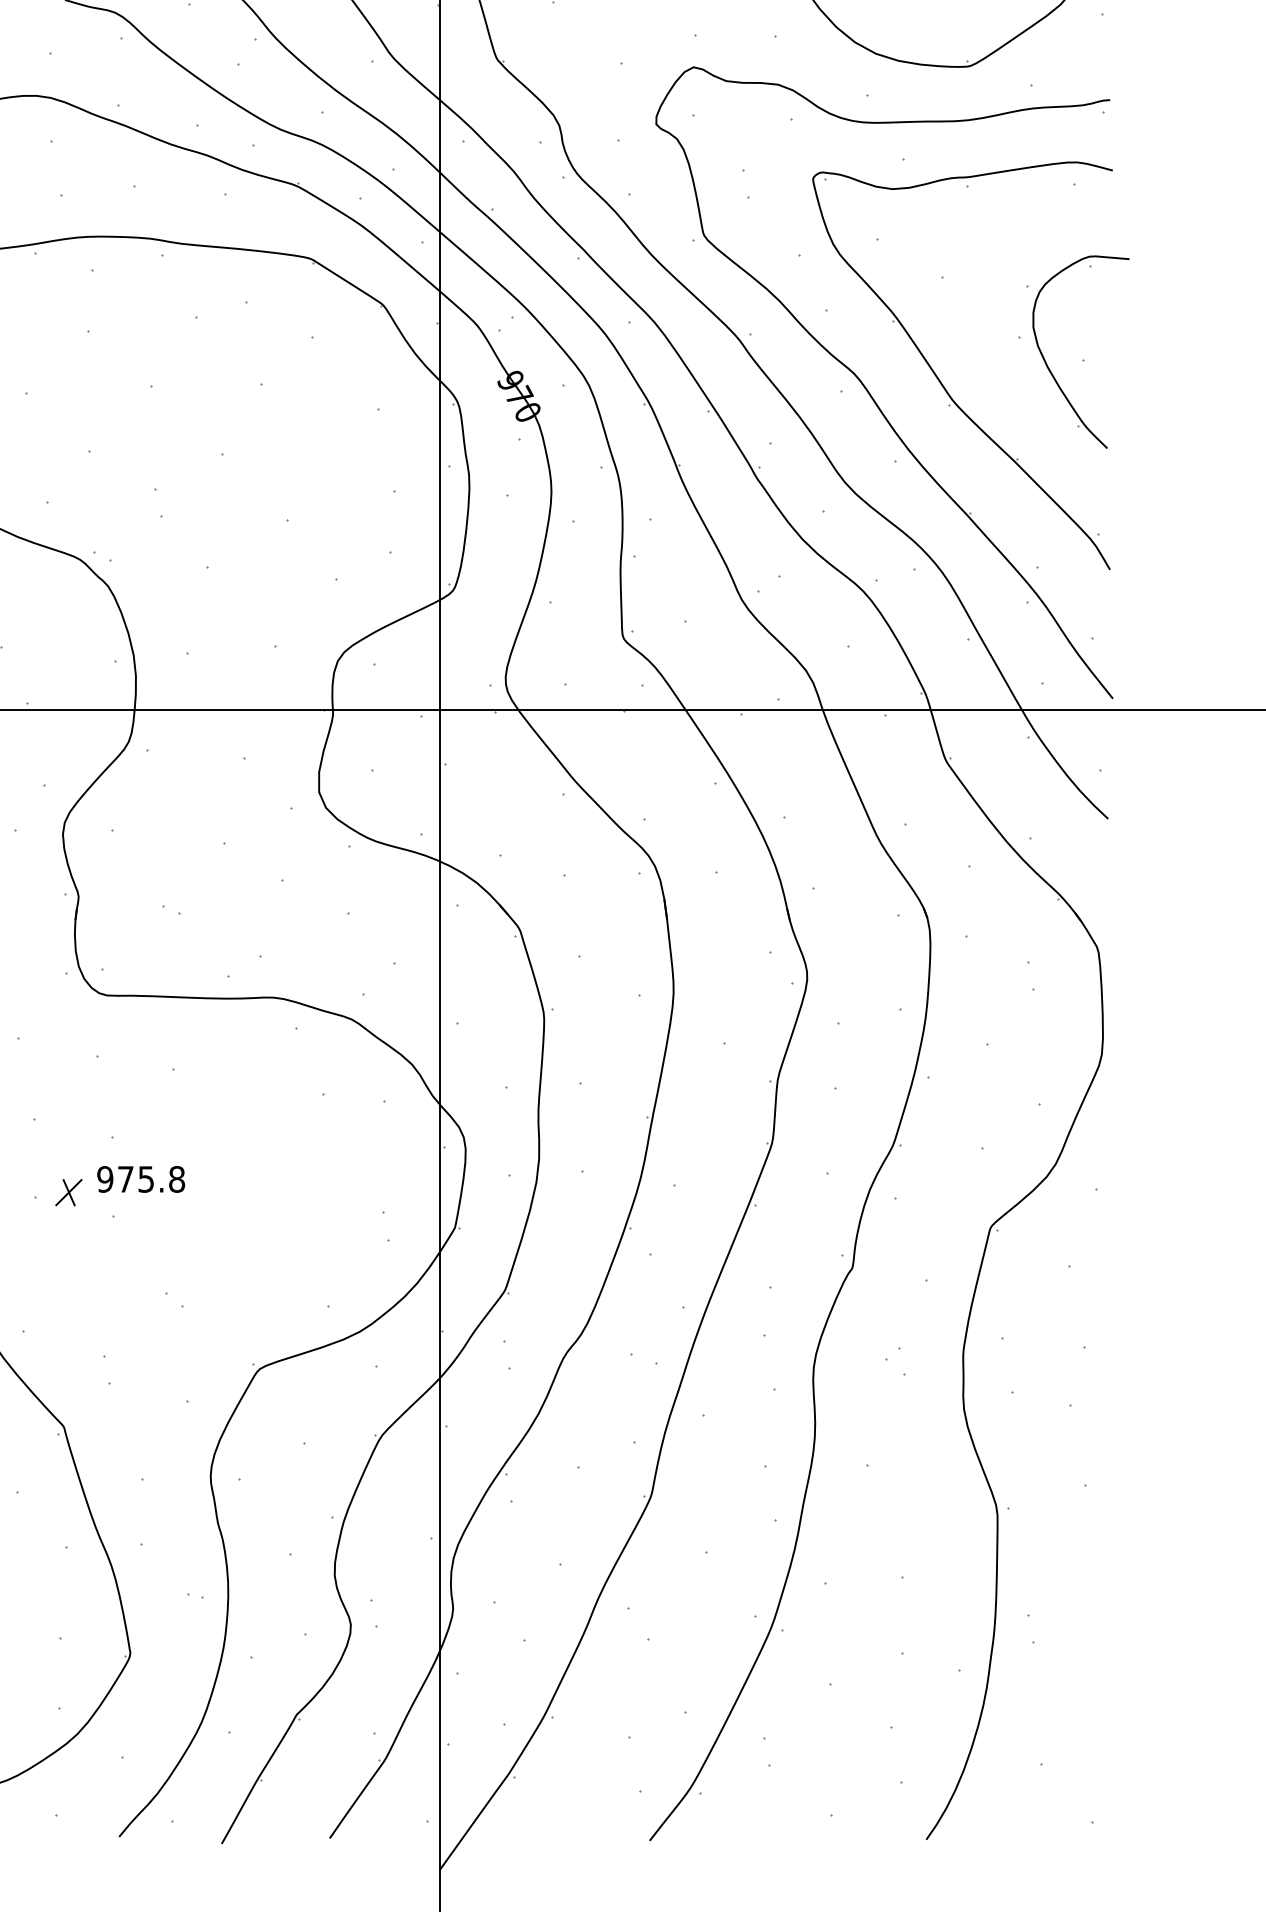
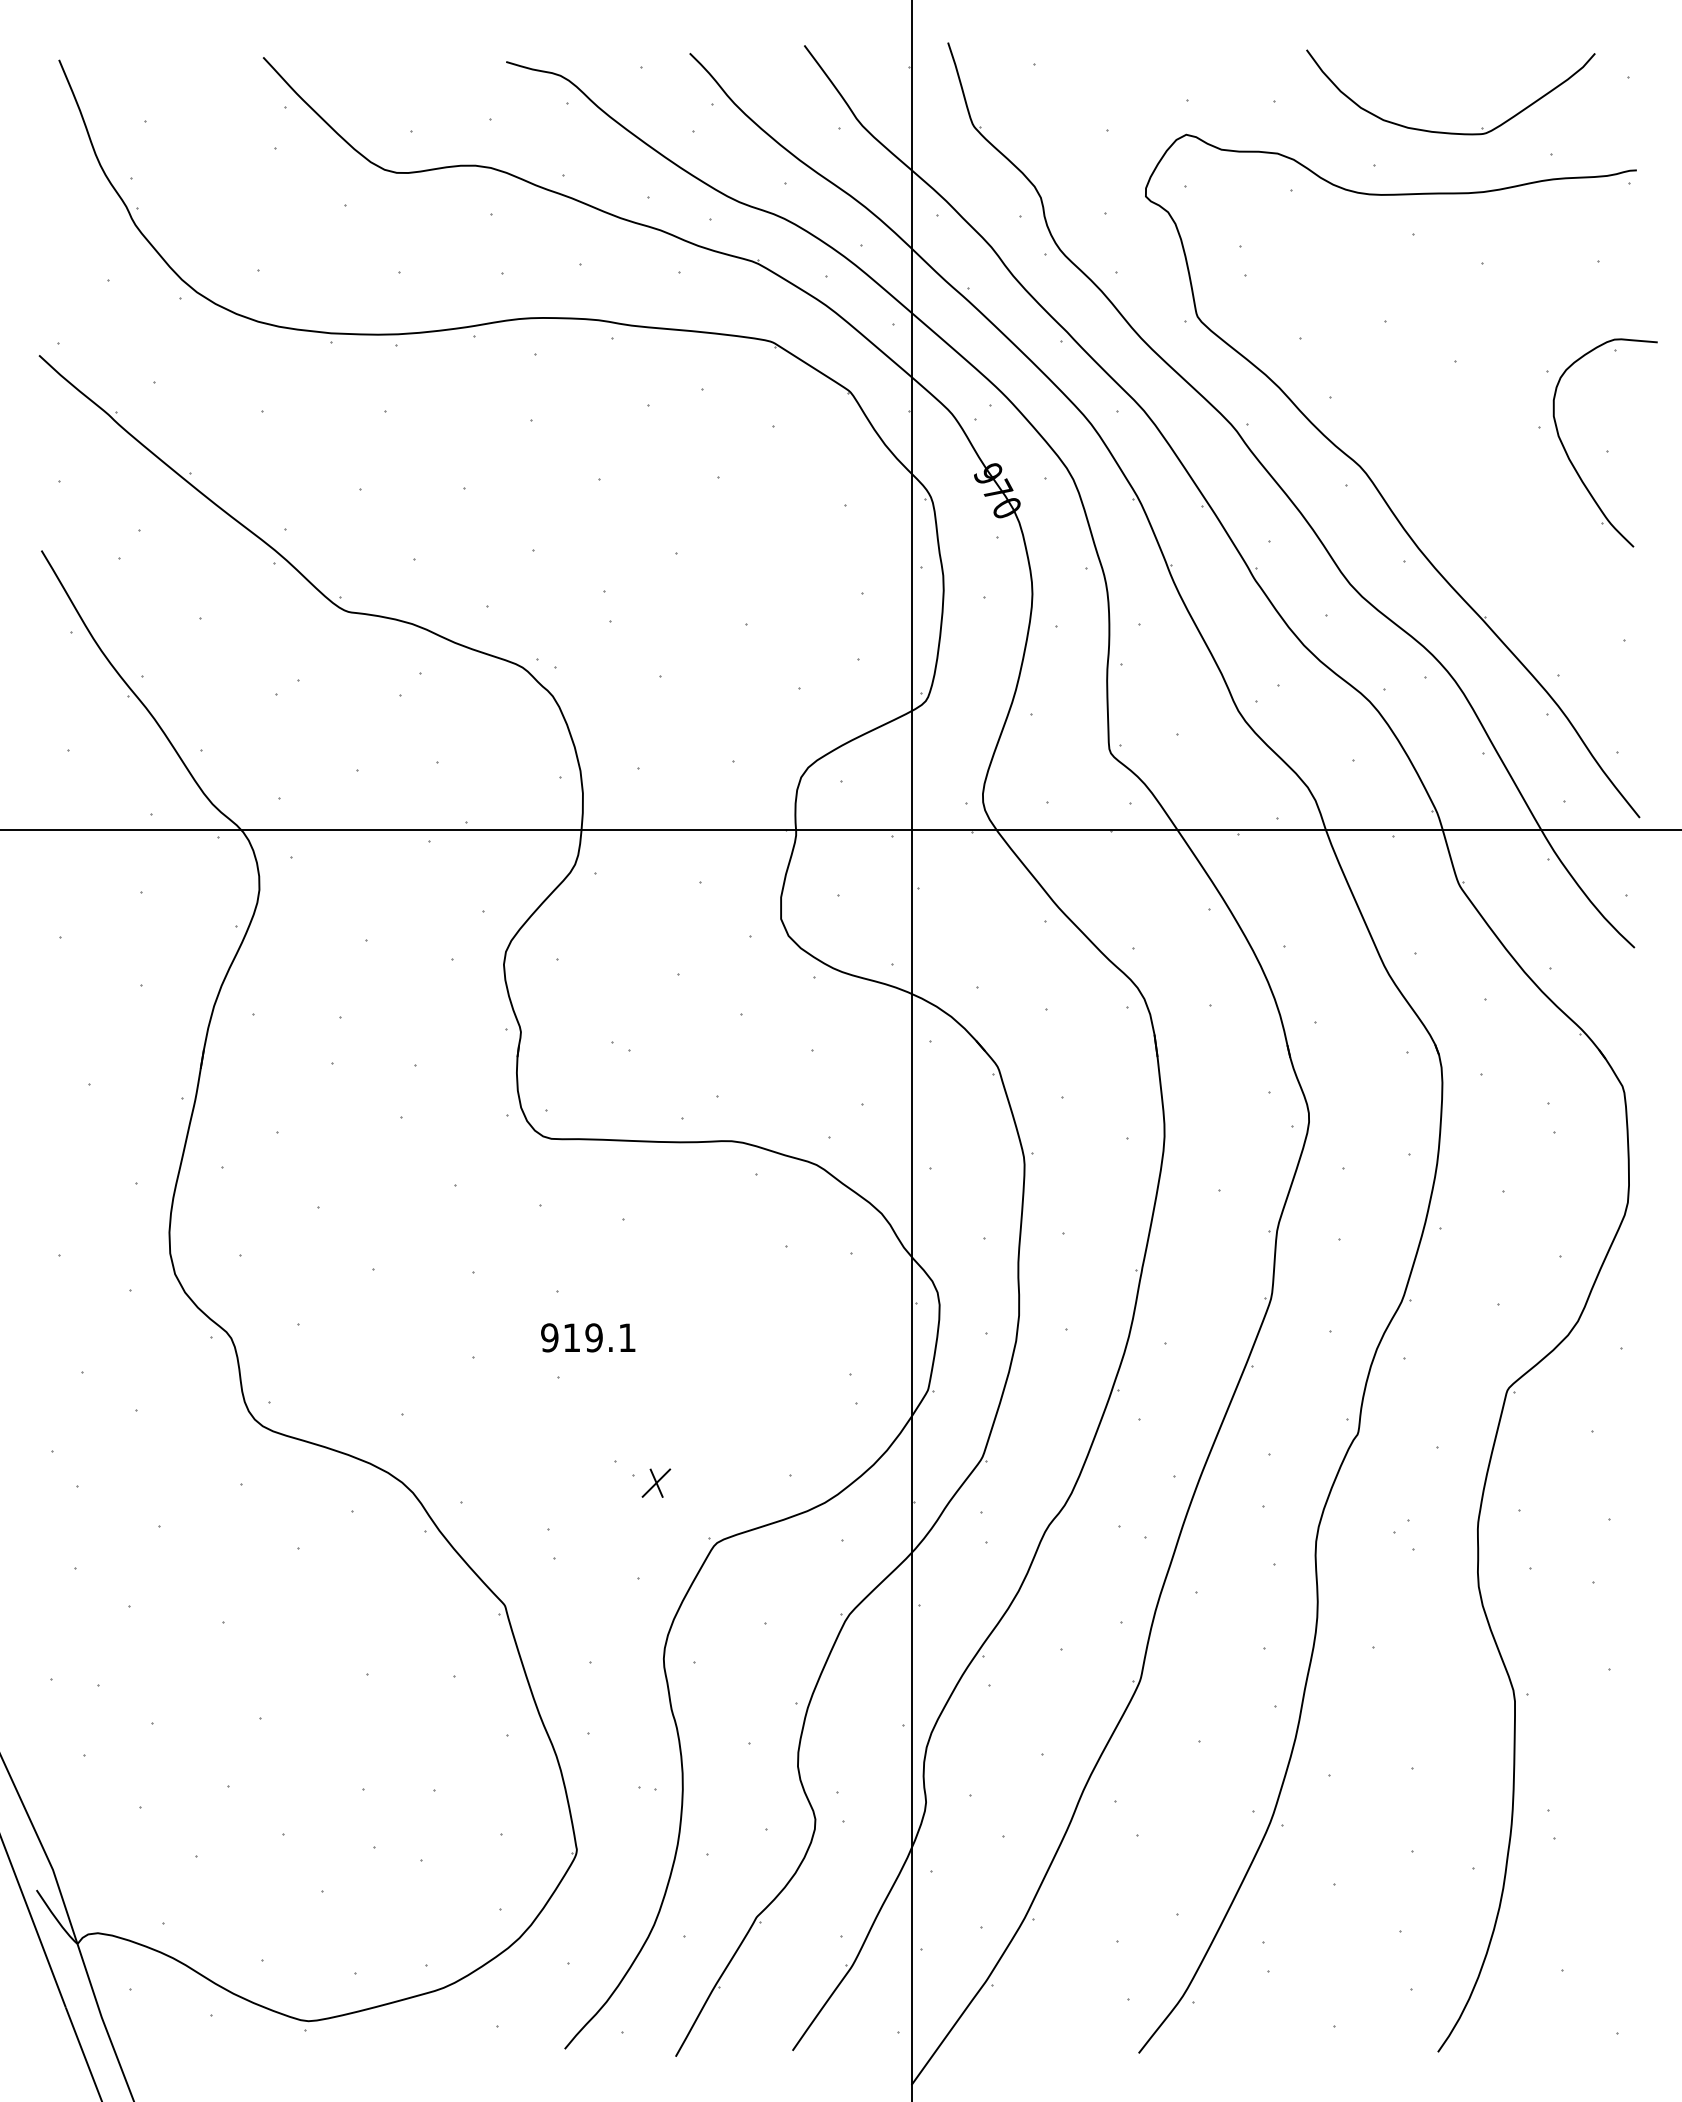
part: (939, 379) -> (1452, 472), removed
text: (151, 1179) -> (599, 1337), 975.8 -> 919.1
part: (68, 1192) -> (656, 1482), moved

